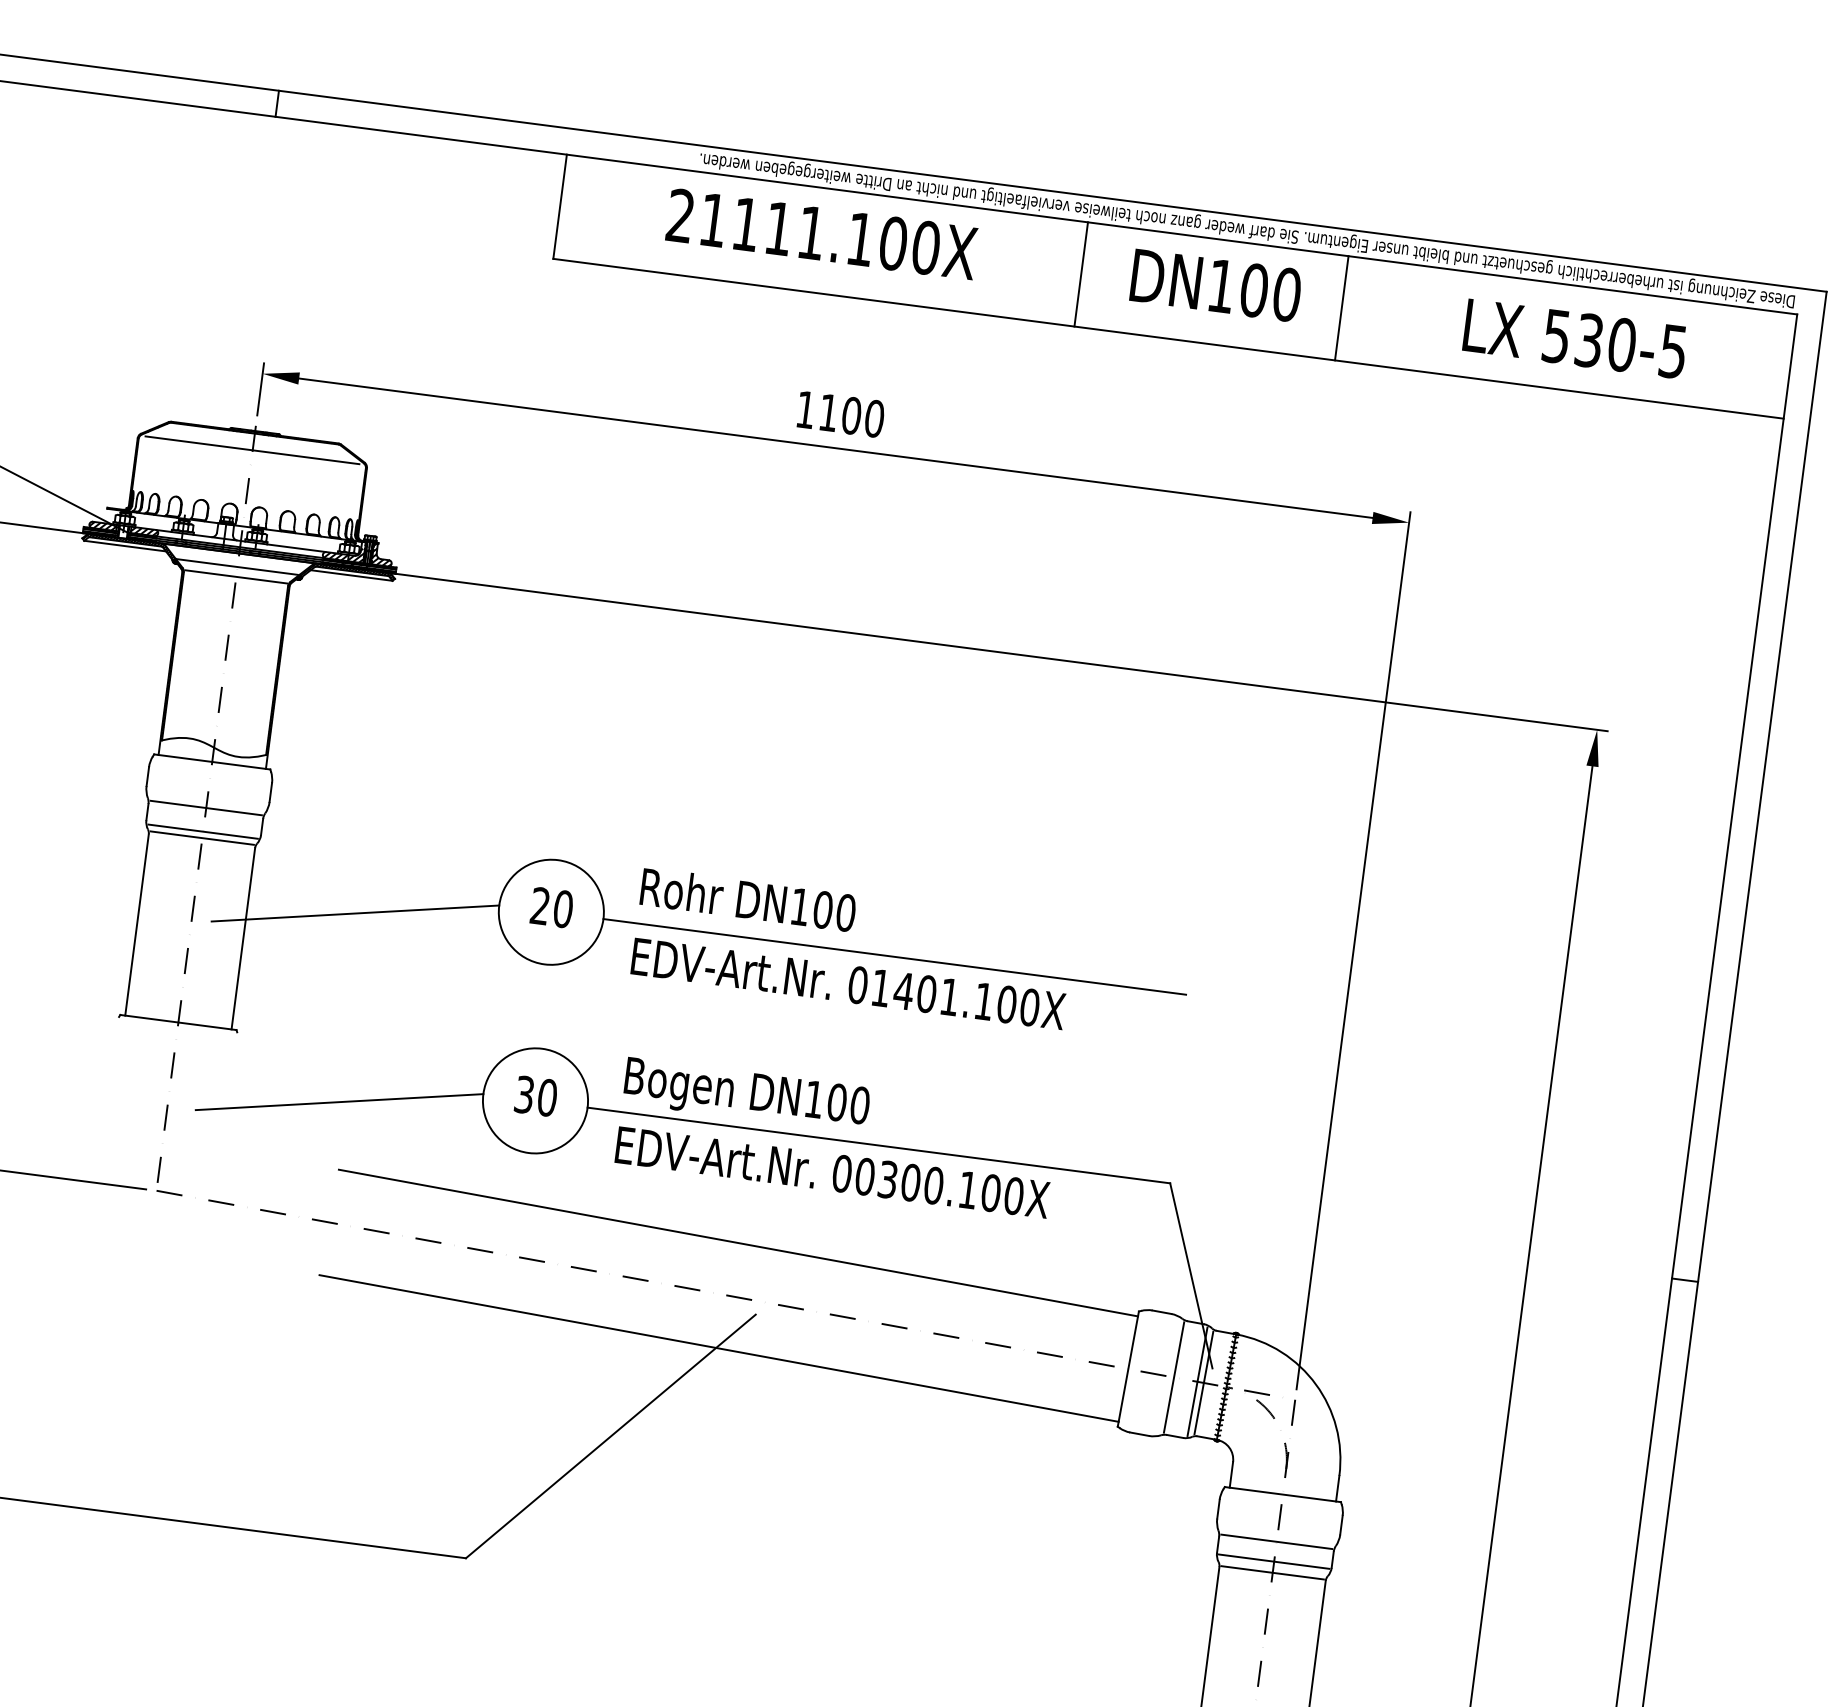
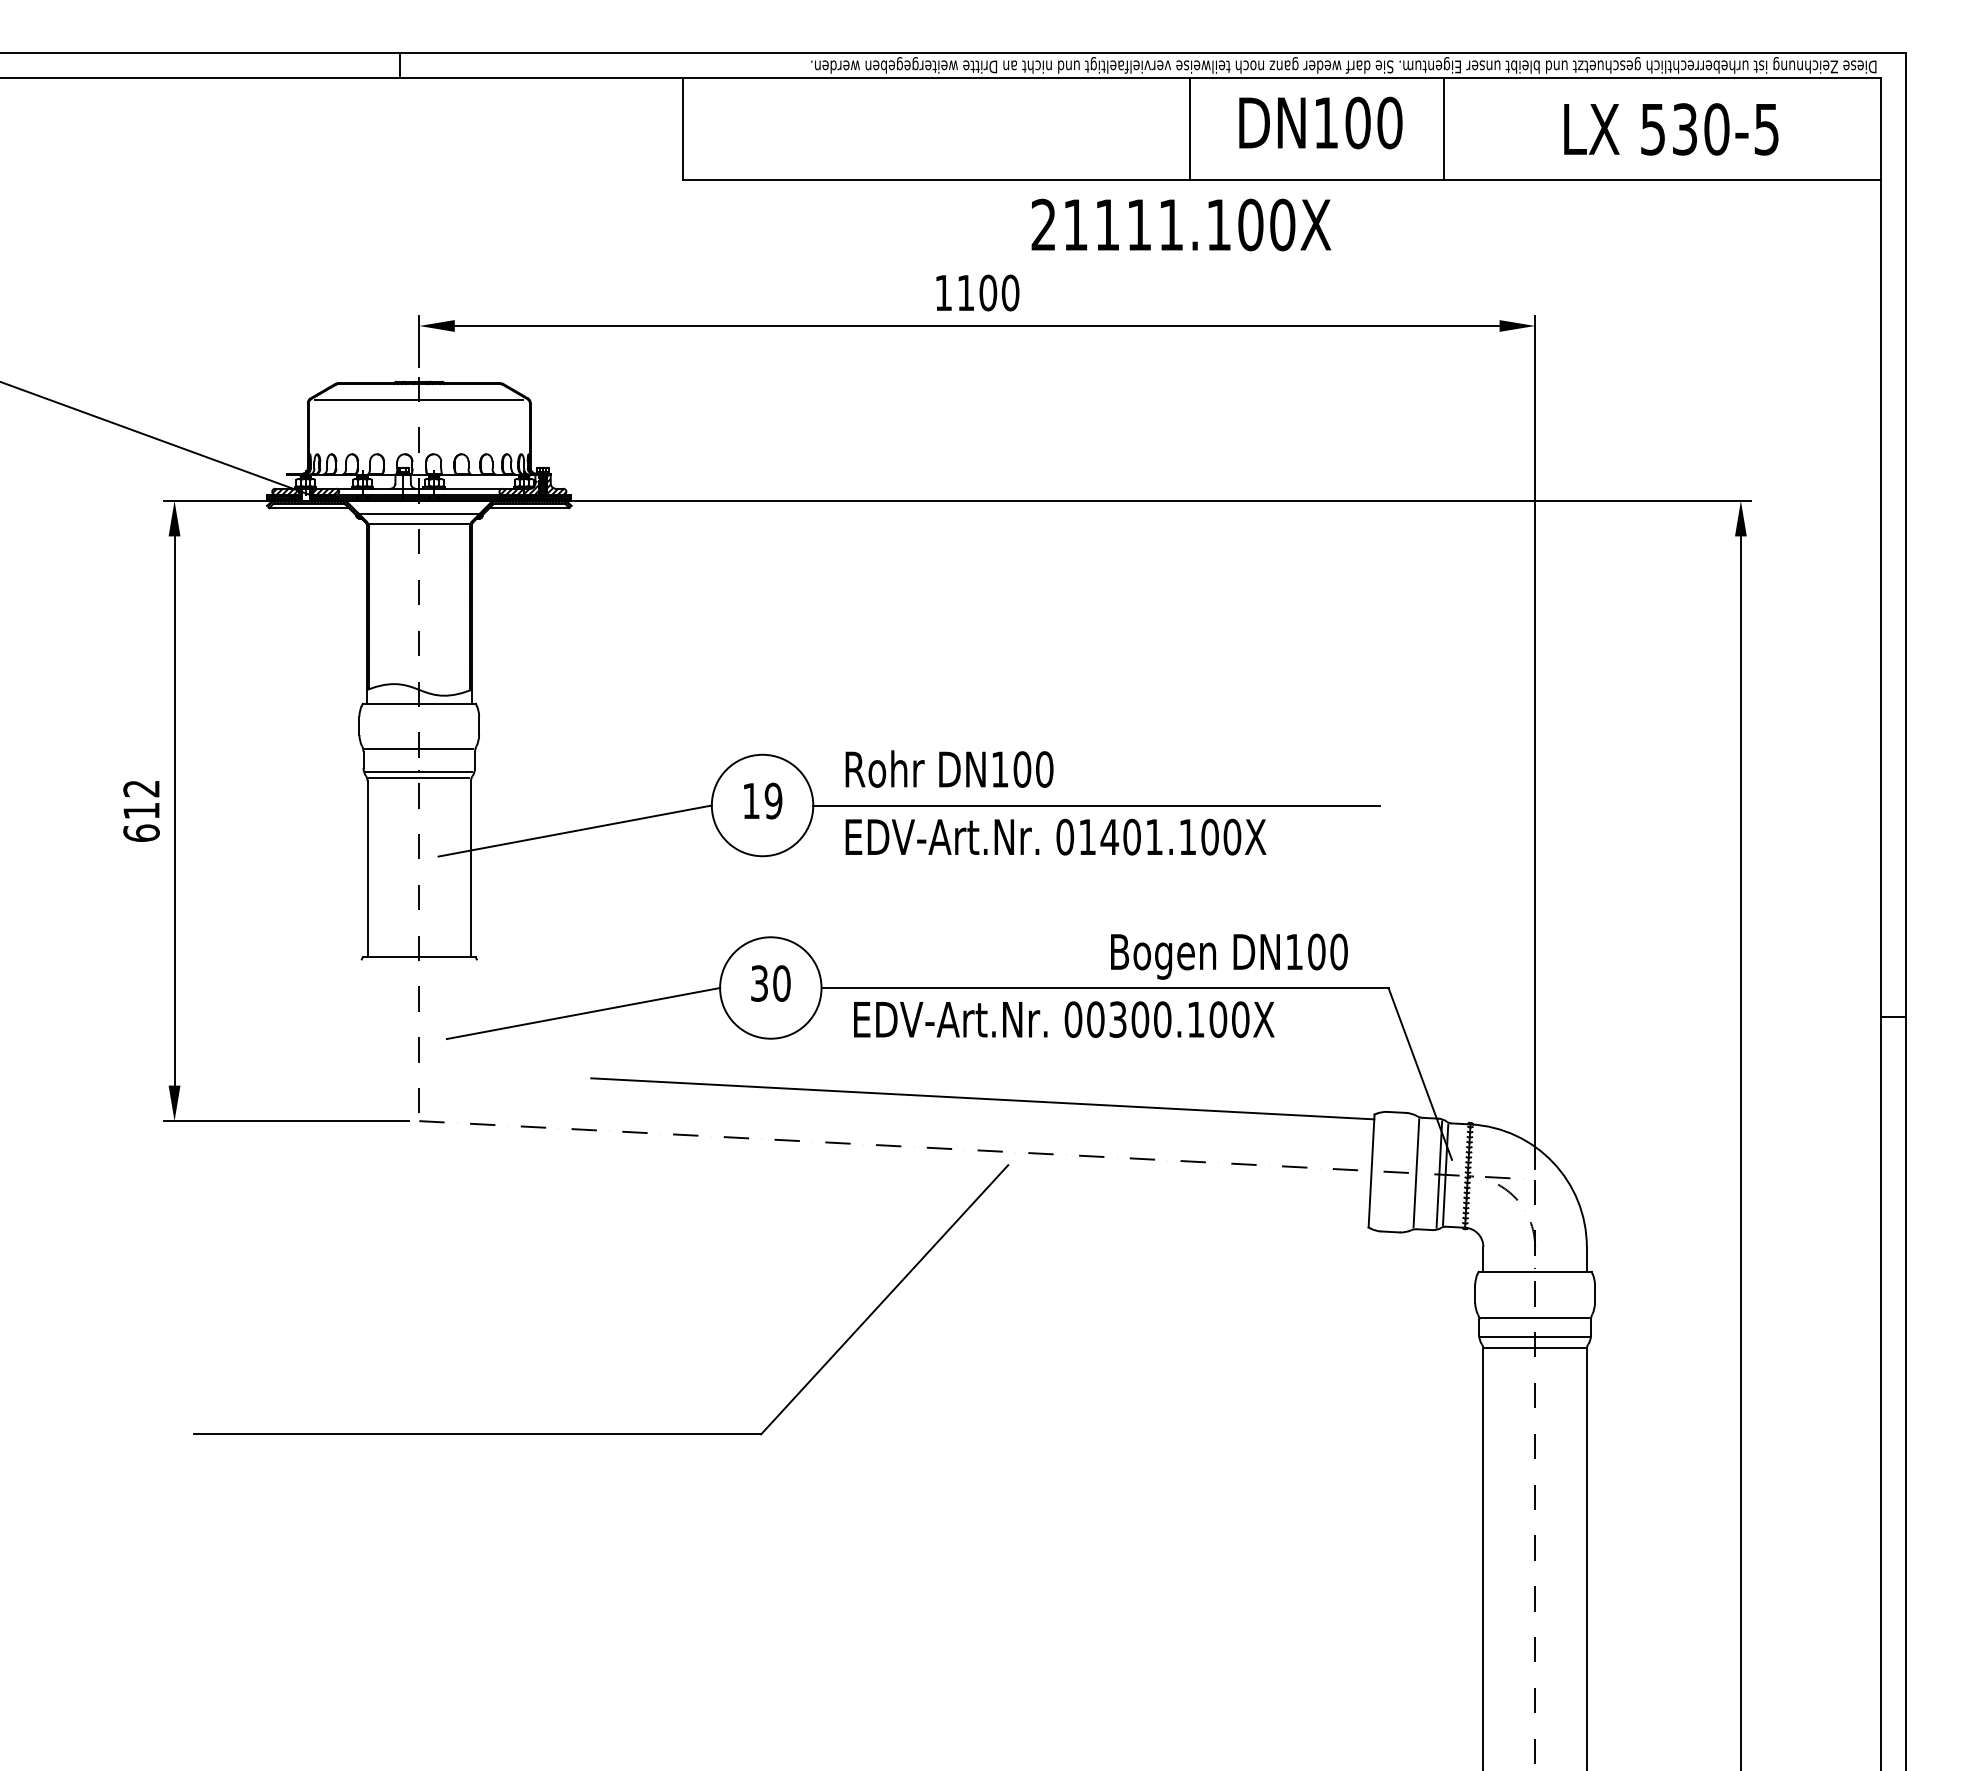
text: (822, 233) -> (1181, 224), moved
text: (551, 907) -> (762, 800), 20 -> 19
text: (746, 1095) -> (1229, 956), moved
line: (718, 1347) -> (976, 1201), removed

